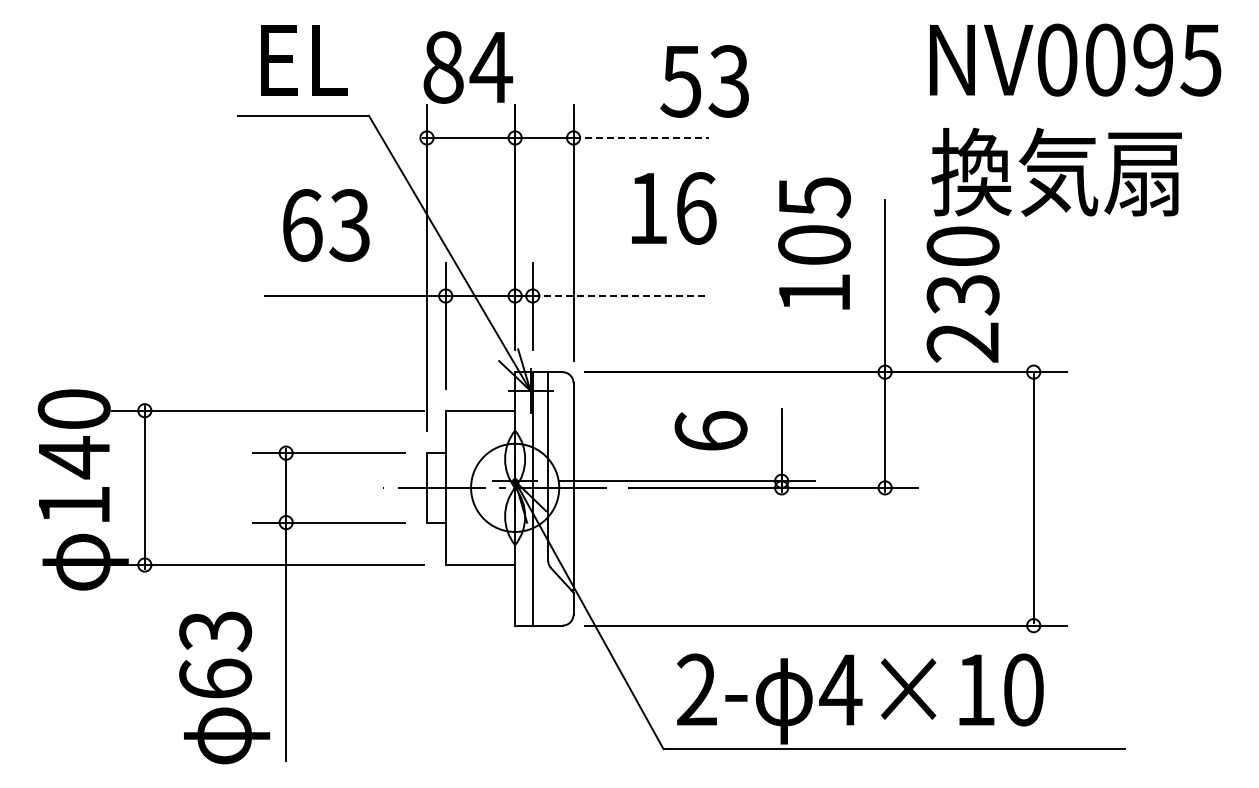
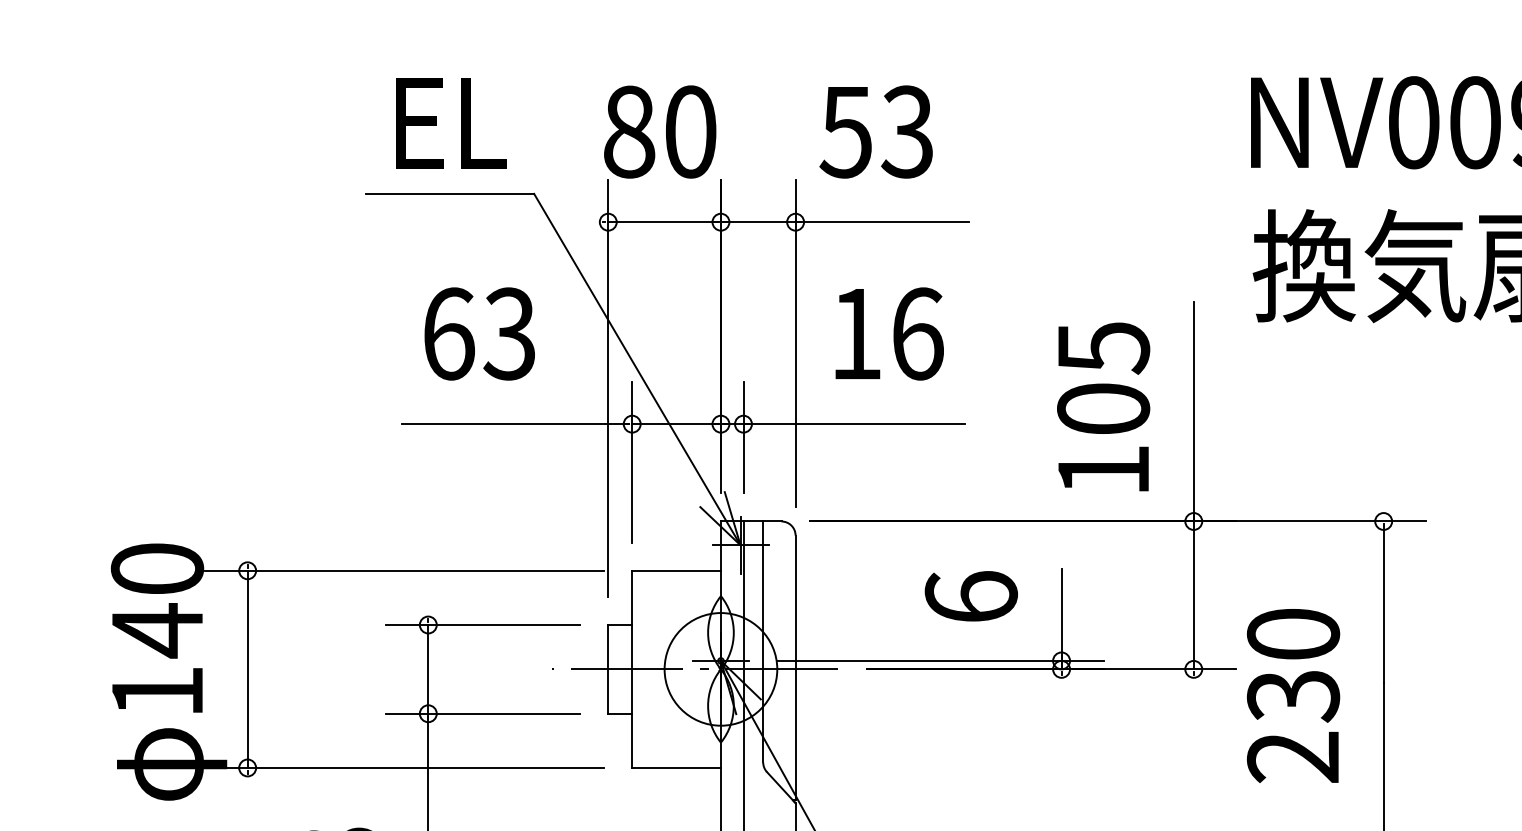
text: (491, 67) -> (690, 132), 84 -> 80
text: (704, 81) -> (876, 132), moved
line: (641, 137) -> (882, 221), dashed -> solid
text: (674, 208) -> (890, 334), moved
text: (814, 243) -> (1103, 406), moved
text: (962, 294) -> (1292, 695), moved
line: (619, 296) -> (854, 424), dashed -> solid

